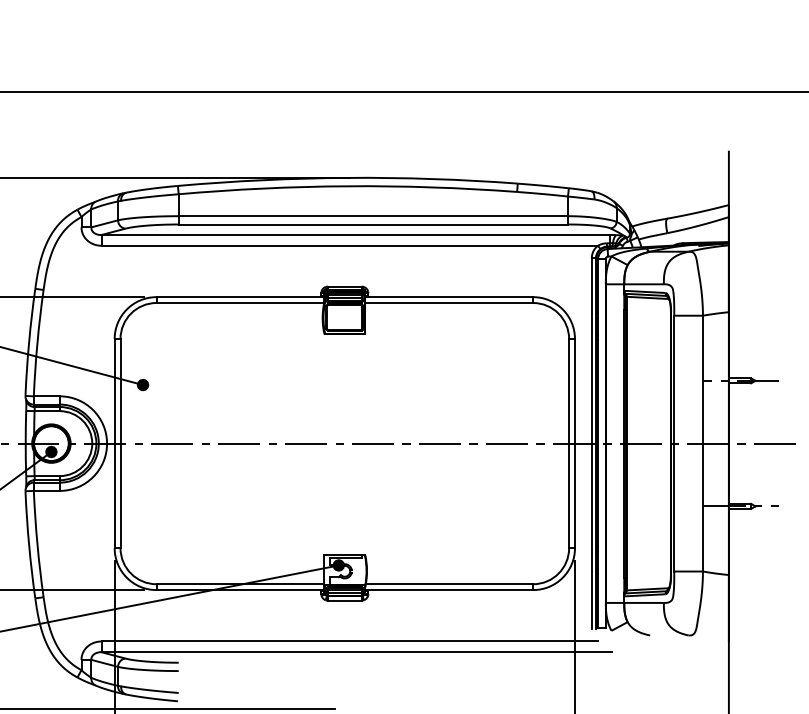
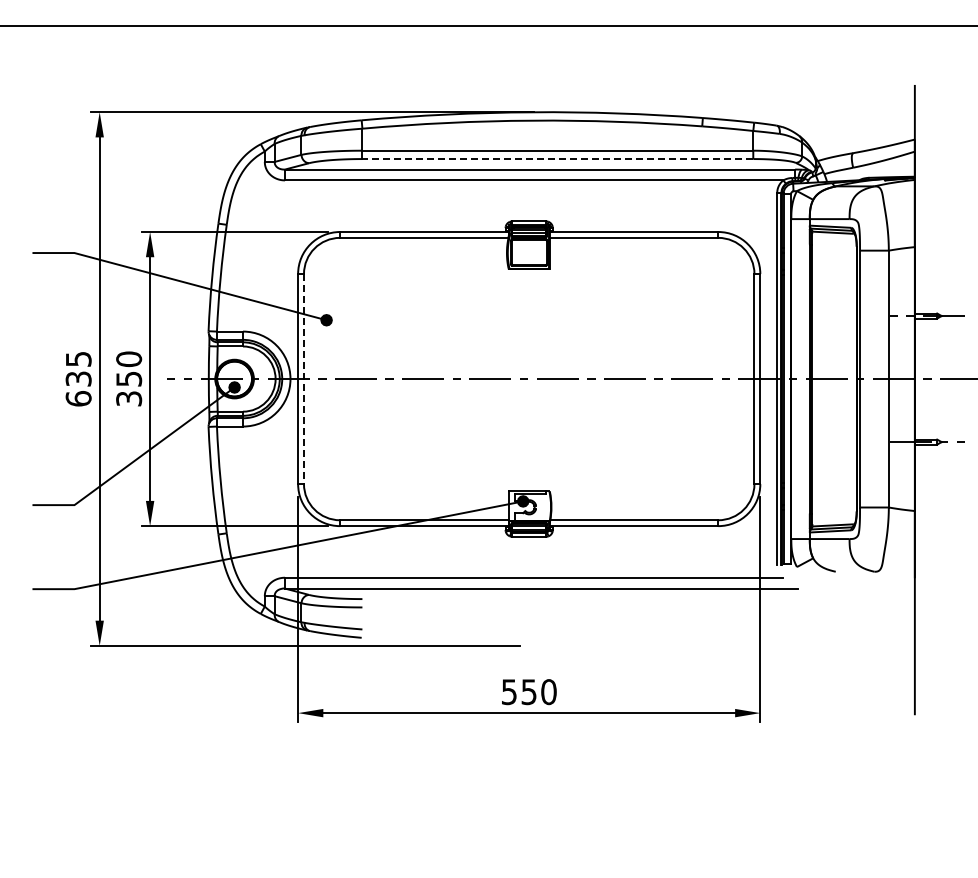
line: (372, 224) -> (557, 159), solid -> dashed
line: (121, 444) -> (304, 379), solid -> dashed

